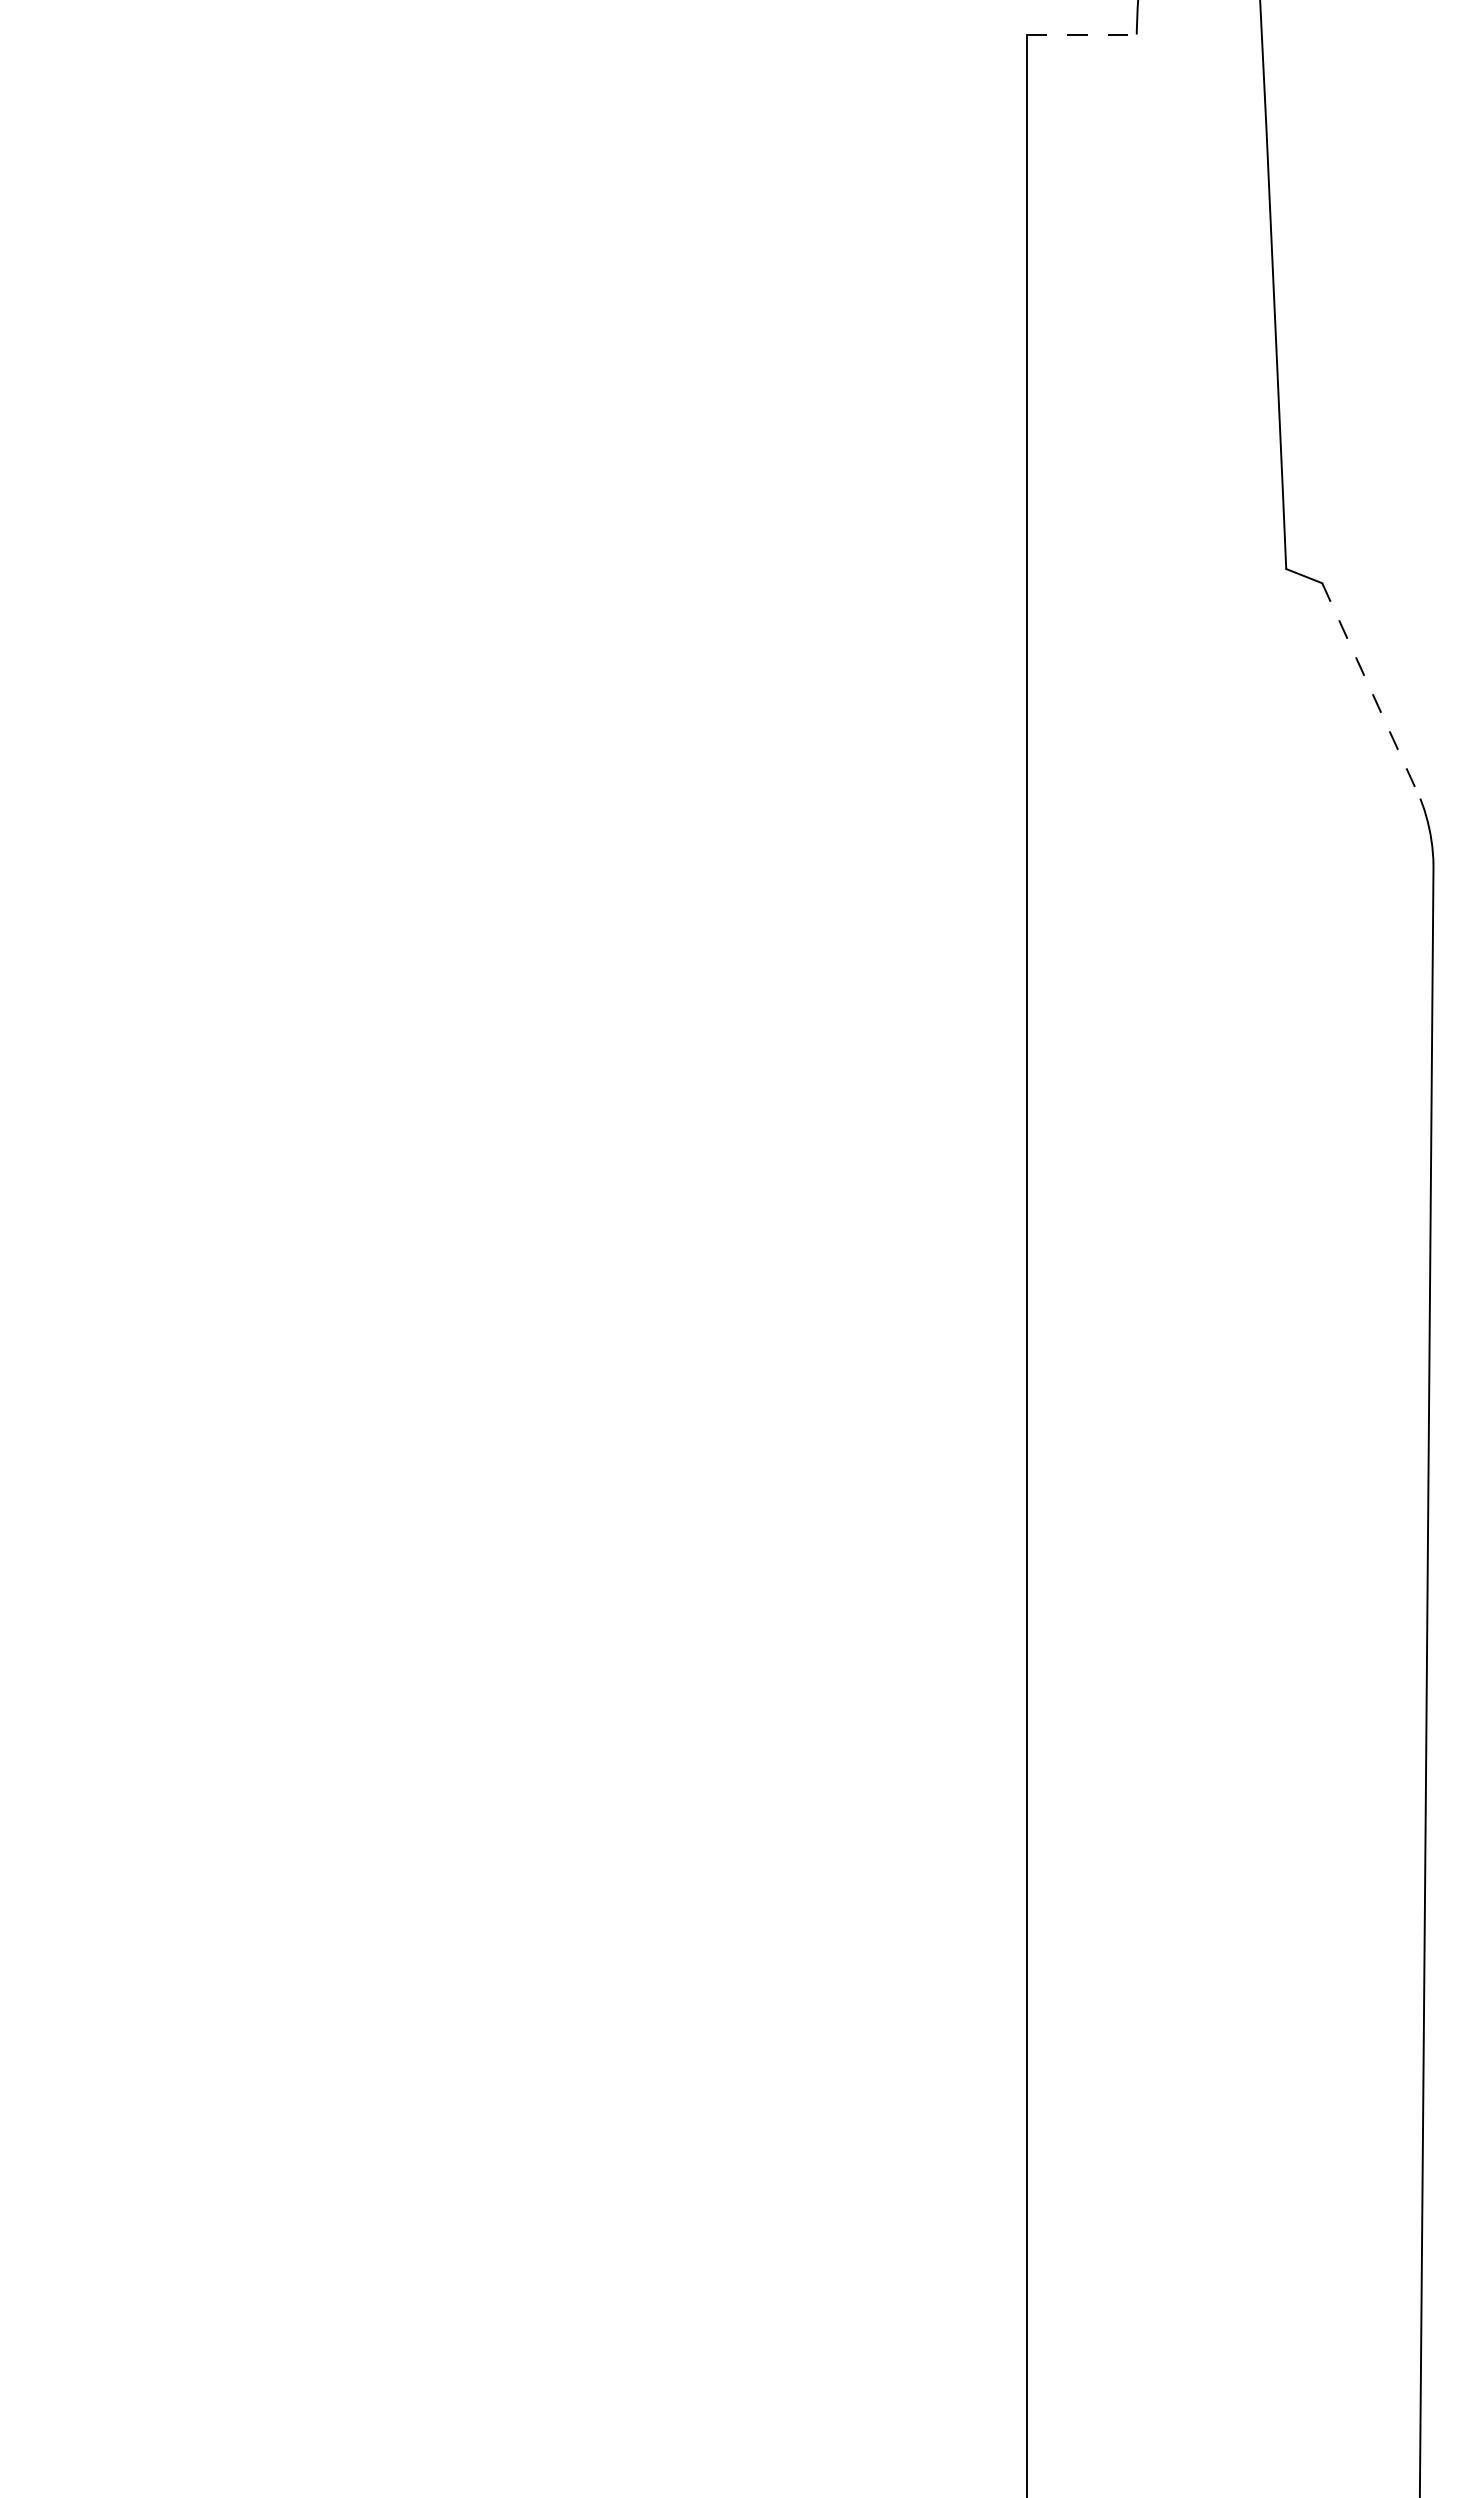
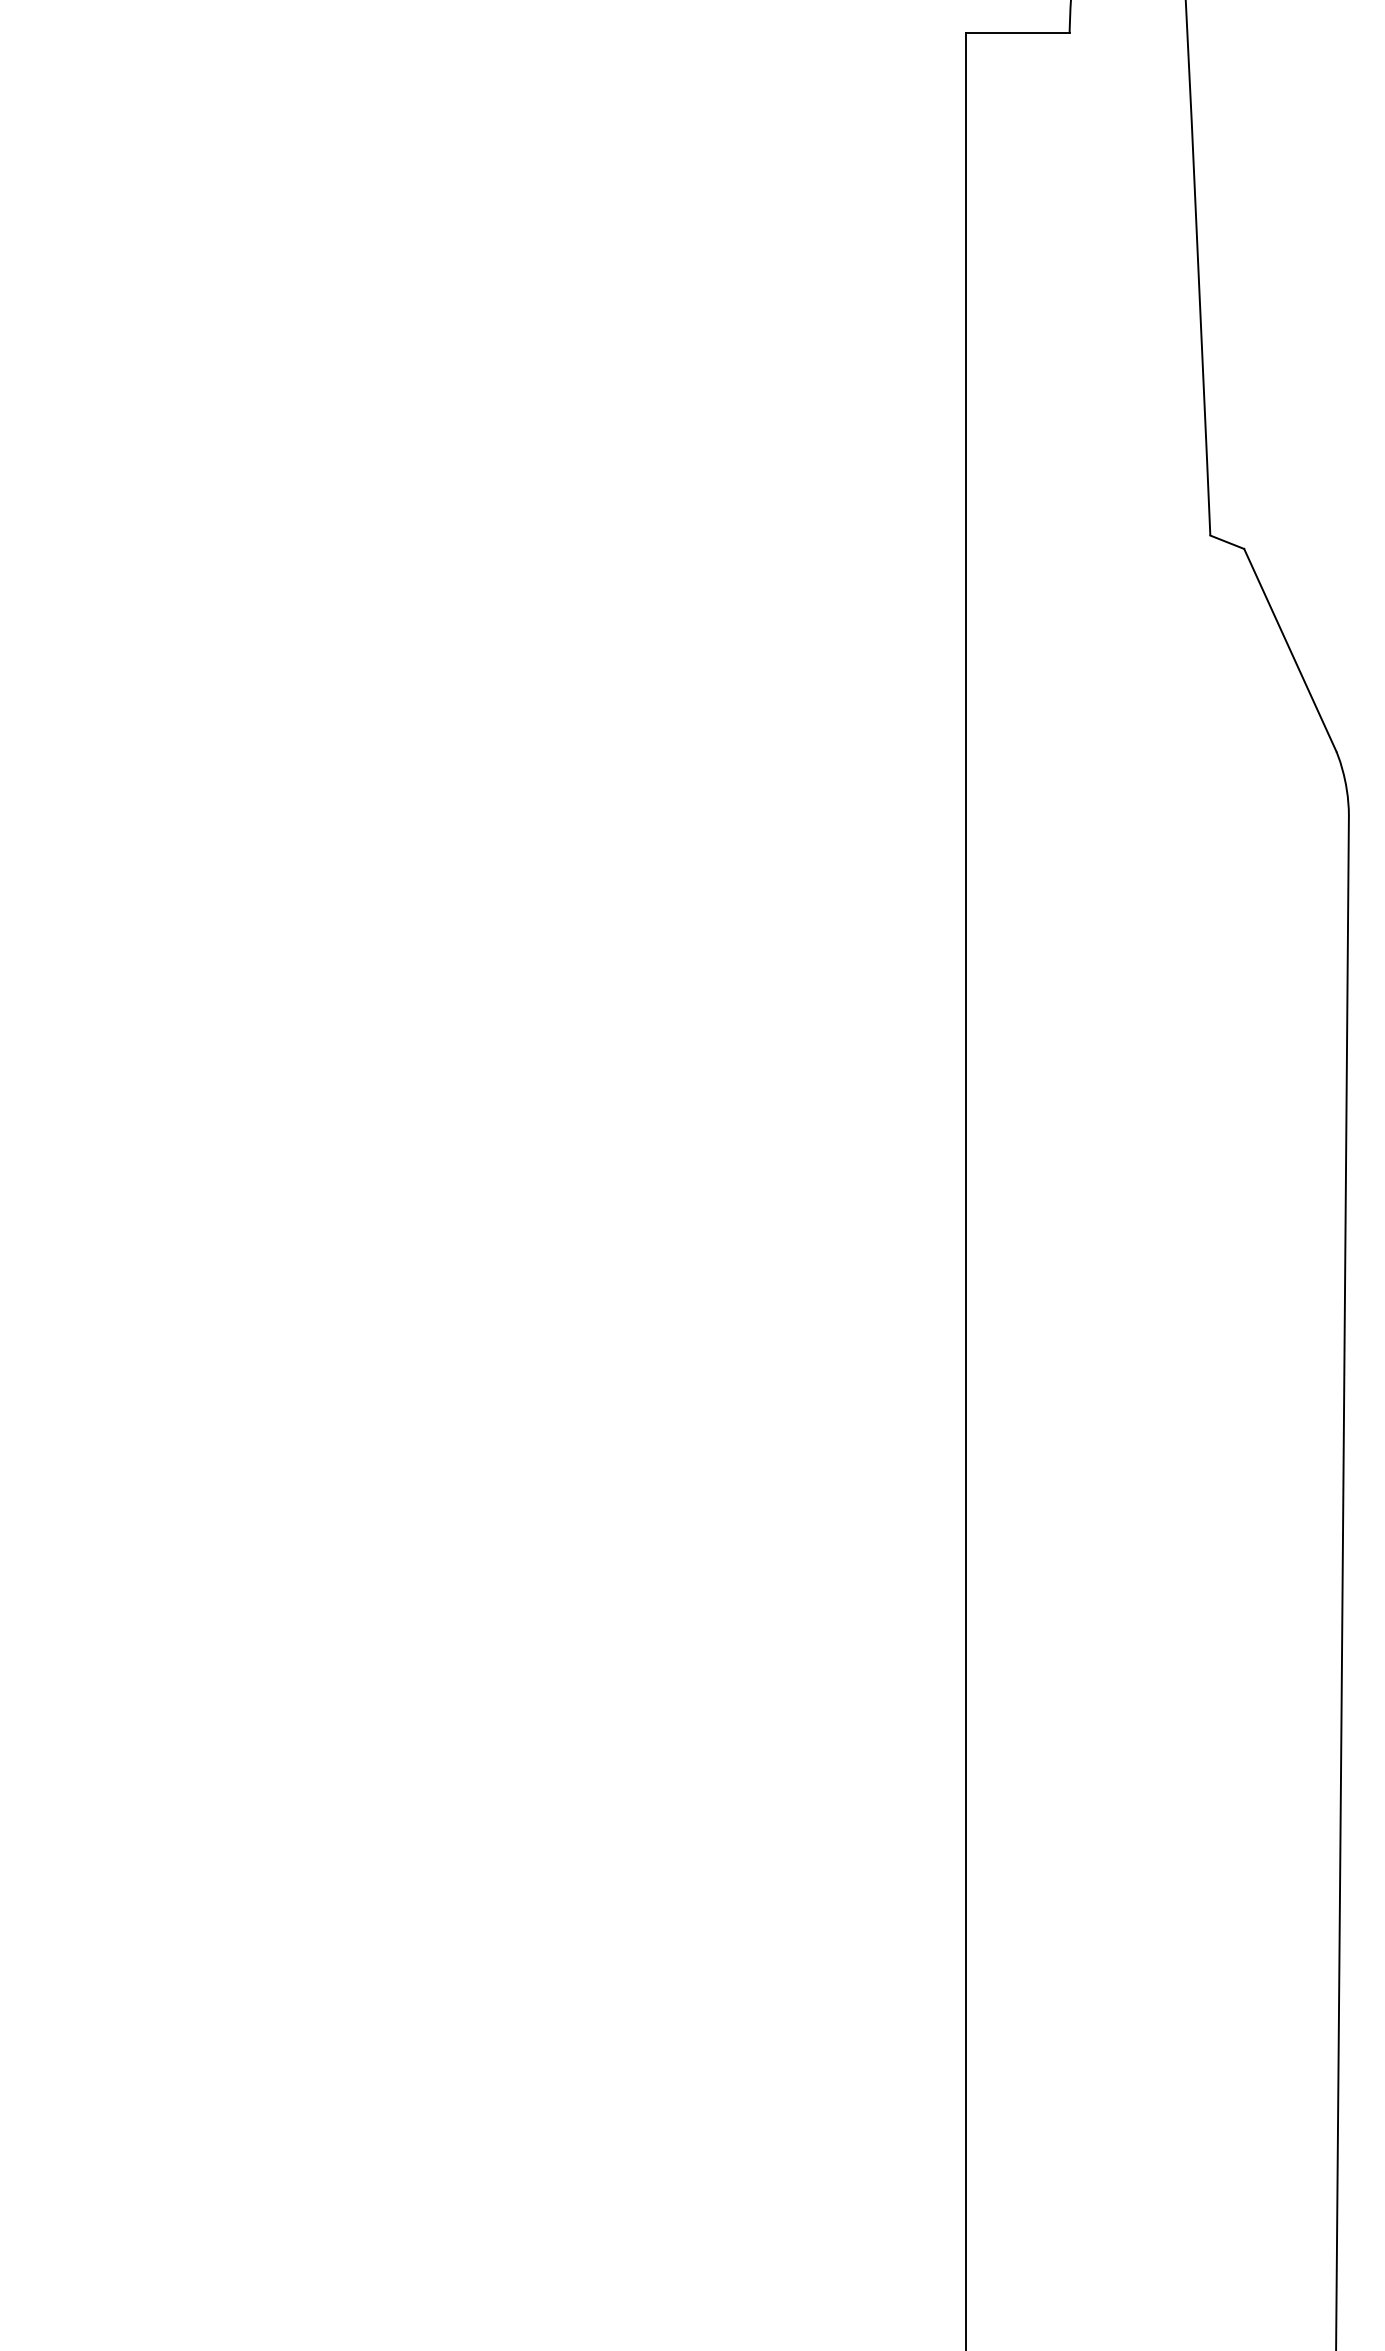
line: (1082, 34) -> (1018, 32), dashed -> solid
line: (1371, 691) -> (1290, 650), dashed -> solid

